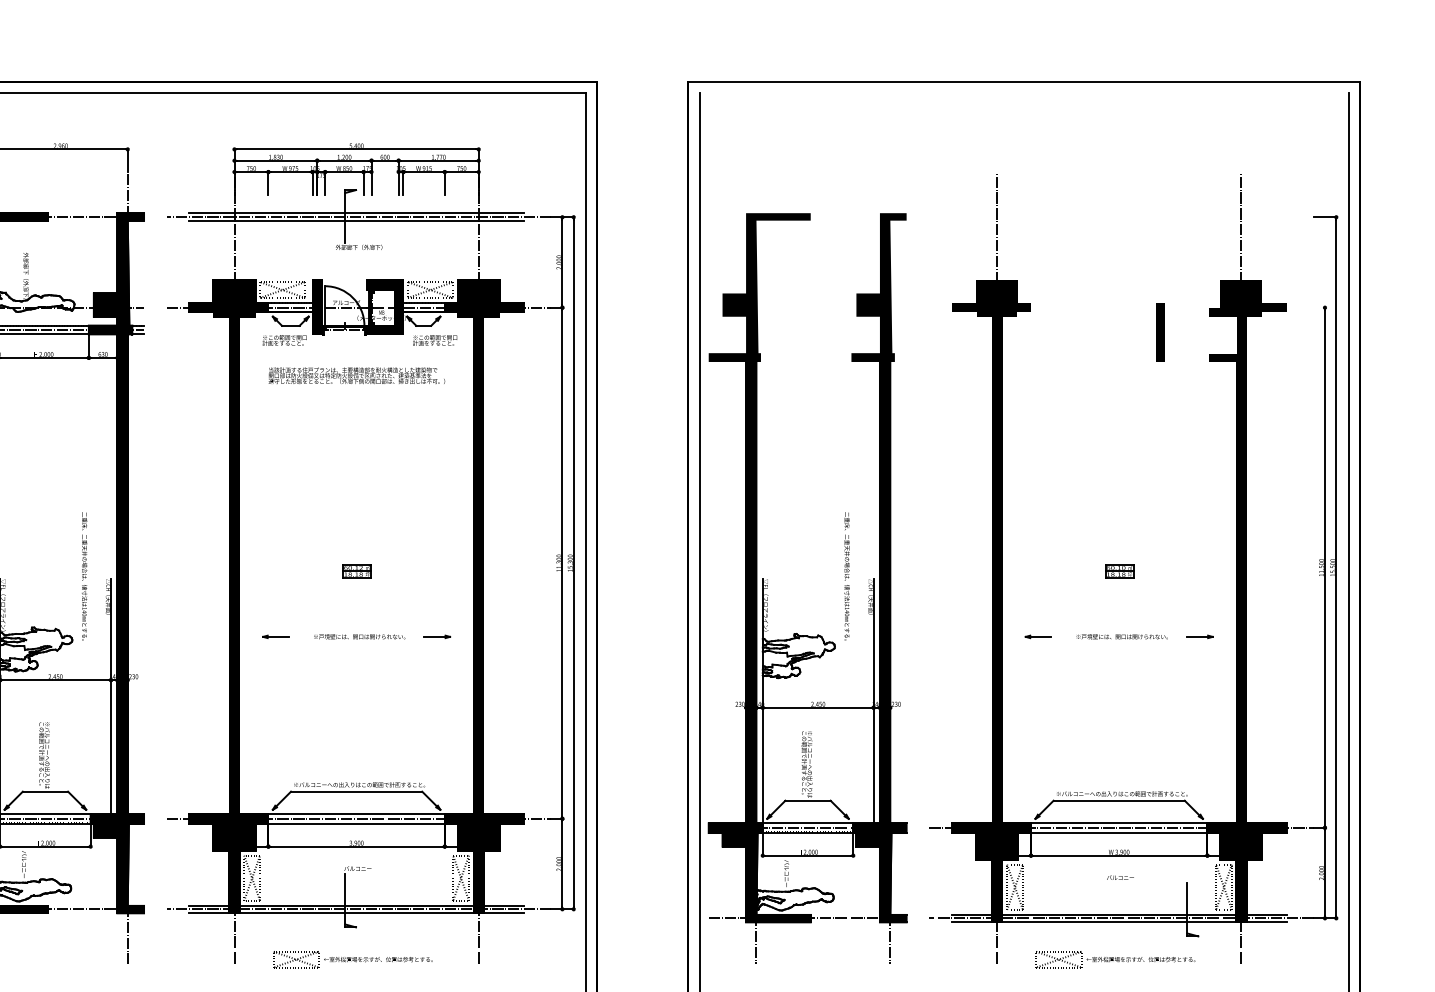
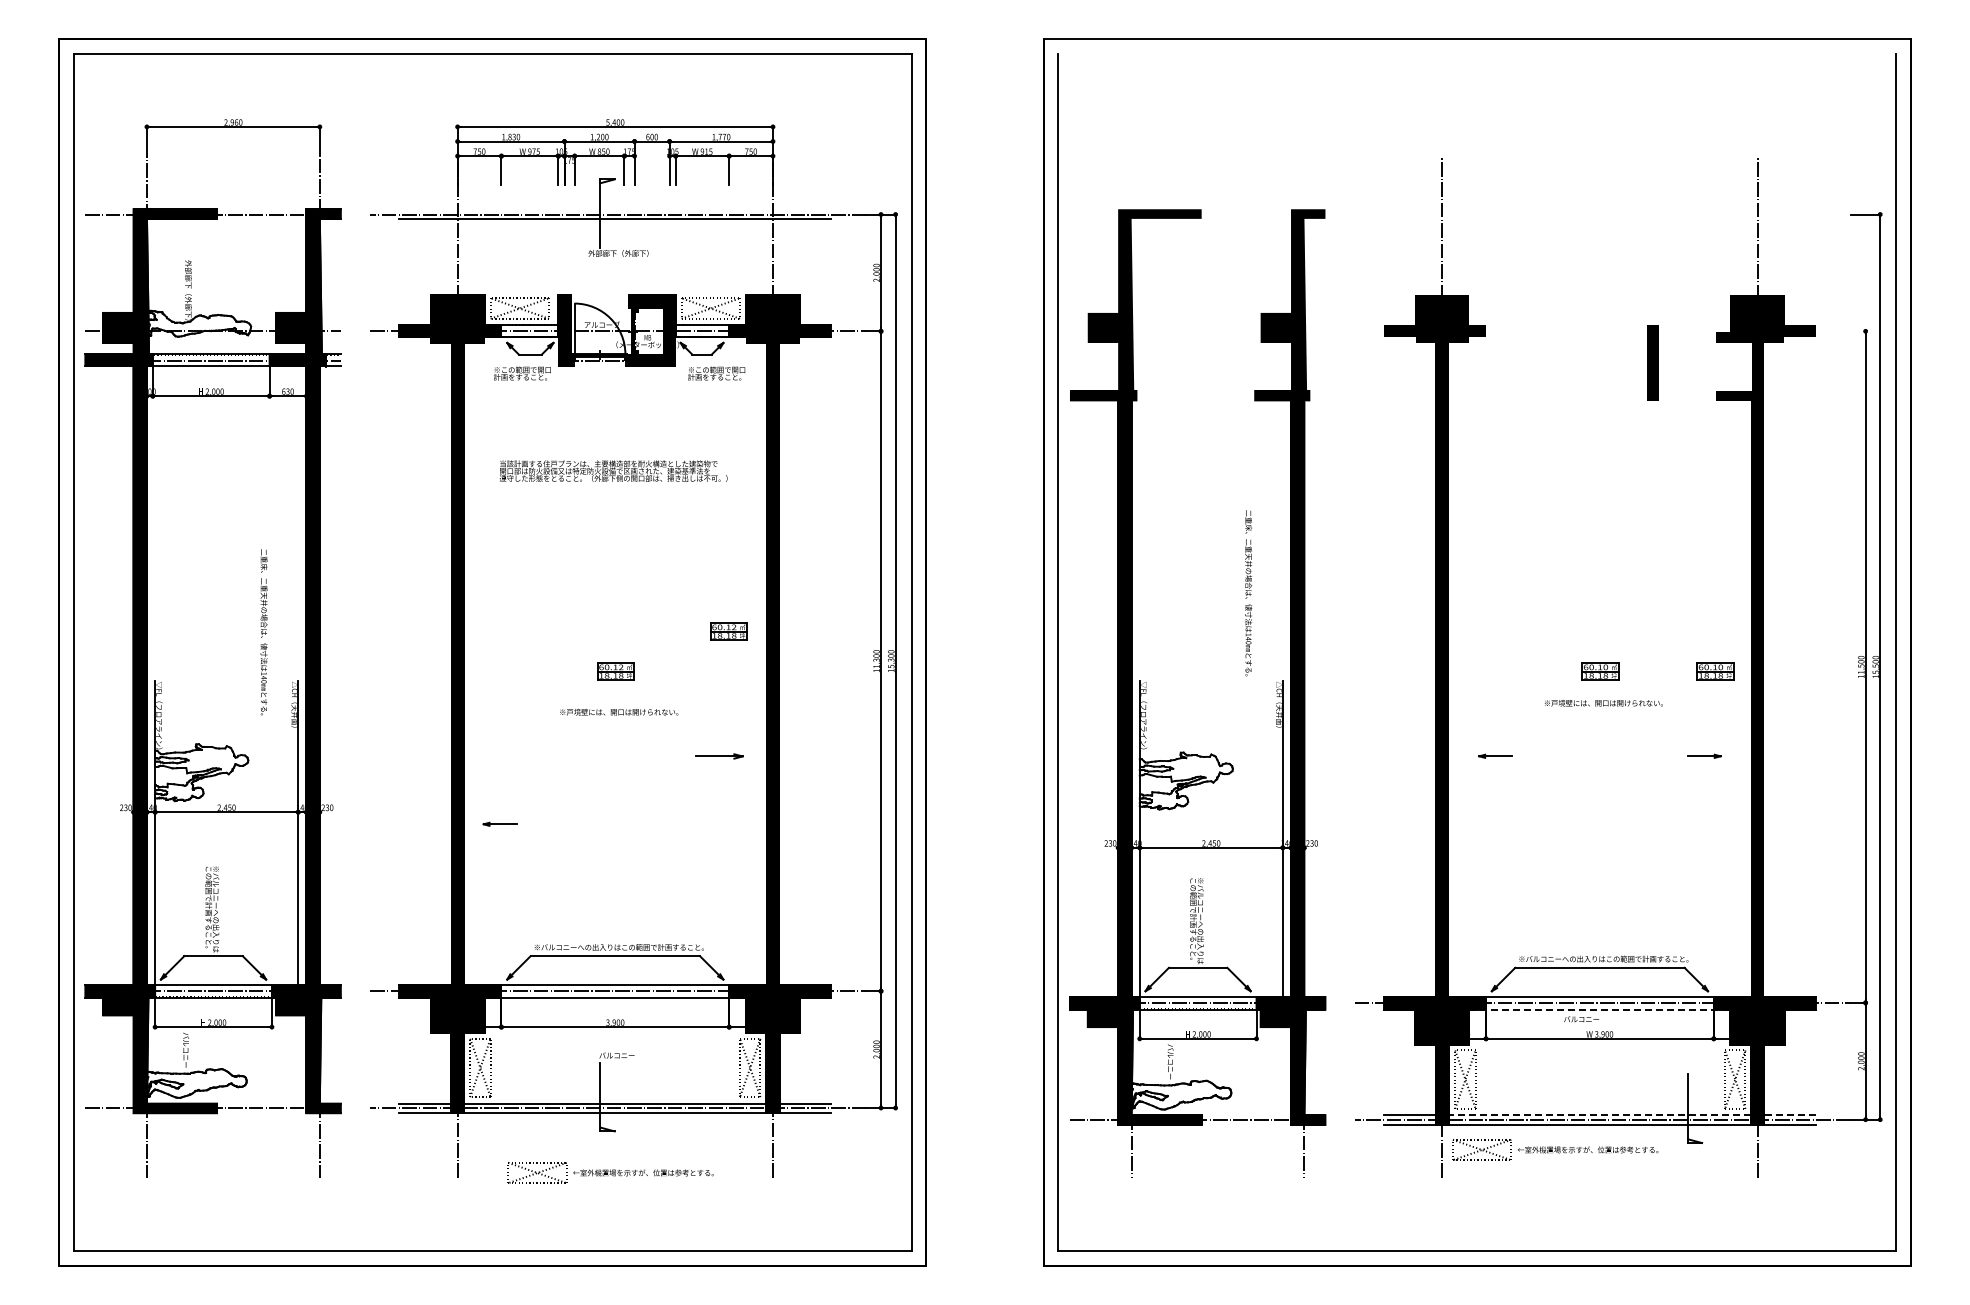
line: (356, 213) -> (615, 209), removed
text: (356, 375) -> (613, 470), moved
part: (444, 540) -> (728, 631), added
part: (1208, 571) -> (1715, 671), added
text: (84, 576) -> (263, 632), moved
text: (847, 576) -> (1248, 593), moved
part: (275, 636) -> (499, 823), moved
text: (359, 636) -> (619, 711), moved
part: (437, 636) -> (719, 755), size x1.4
text: (1121, 637) -> (1603, 703), moved
line: (1118, 832) -> (1599, 1009), solid -> dashed
text: (1120, 877) -> (1581, 1019), moved
line: (1118, 915) -> (1599, 1115), solid -> dashed
line: (1266, 915) -> (1790, 1115), solid -> dashed
part: (1115, 959) -> (1555, 1149), moved

